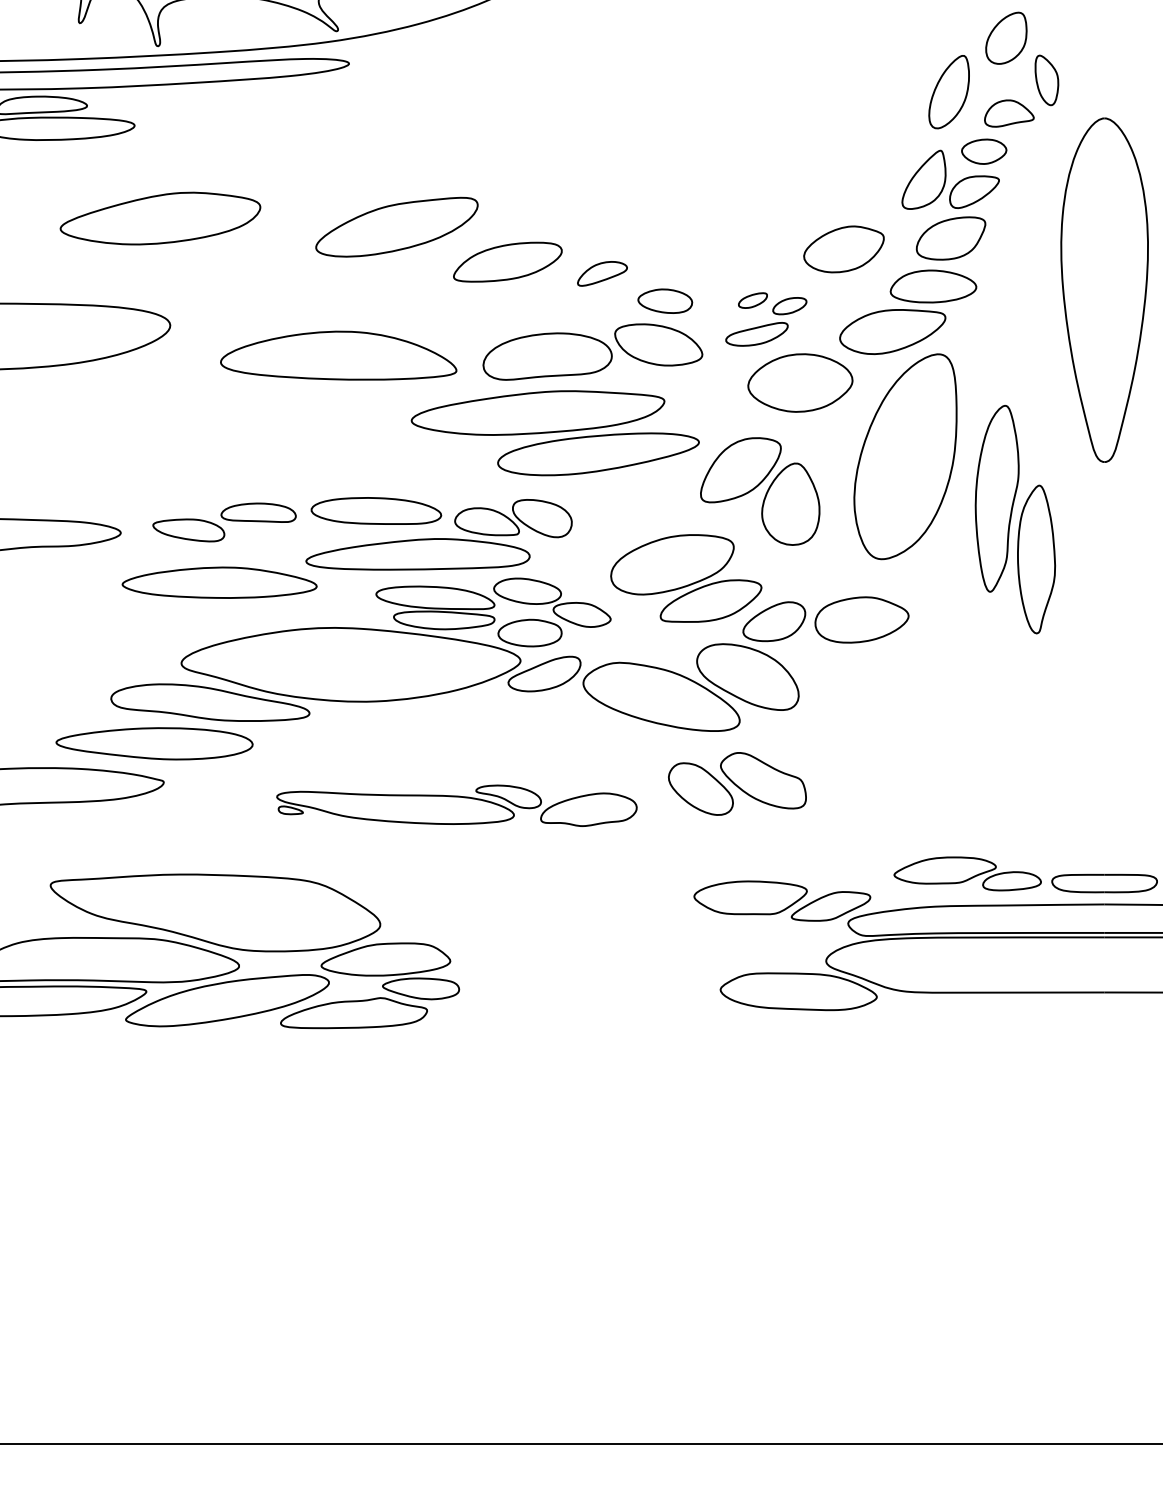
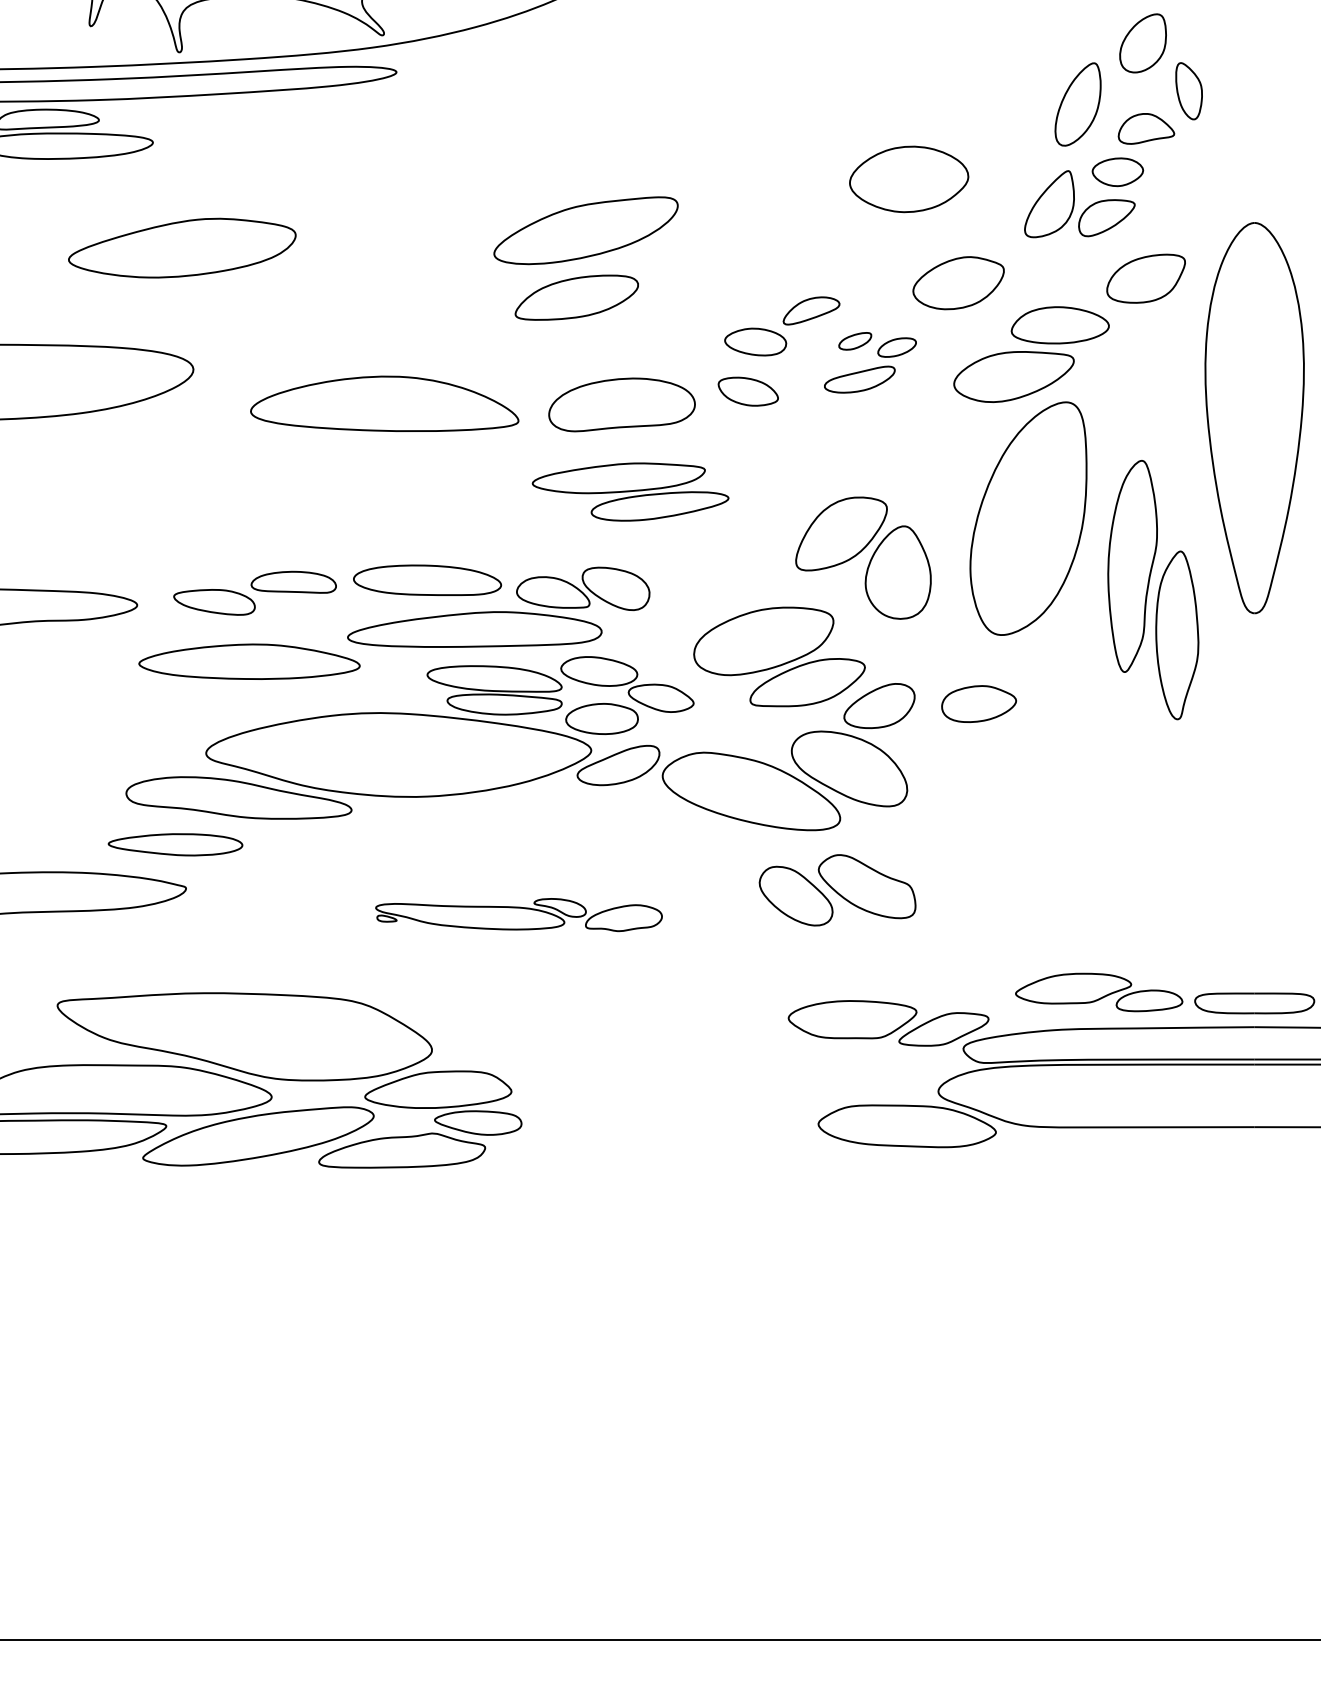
part: (396, 226) -> (585, 229), moved
part: (950, 238) -> (1145, 278), moved
part: (602, 273) -> (811, 310), moved
part: (1104, 289) -> (1254, 417), moved
part: (658, 344) -> (747, 391), size x0.6
part: (800, 382) -> (909, 178), moved
part: (554, 433) -> (629, 492), size x0.6
part: (861, 619) -> (978, 703), size x0.7
part: (154, 743) -> (175, 844), size x0.6
part: (456, 805) -> (518, 914), size x0.7

